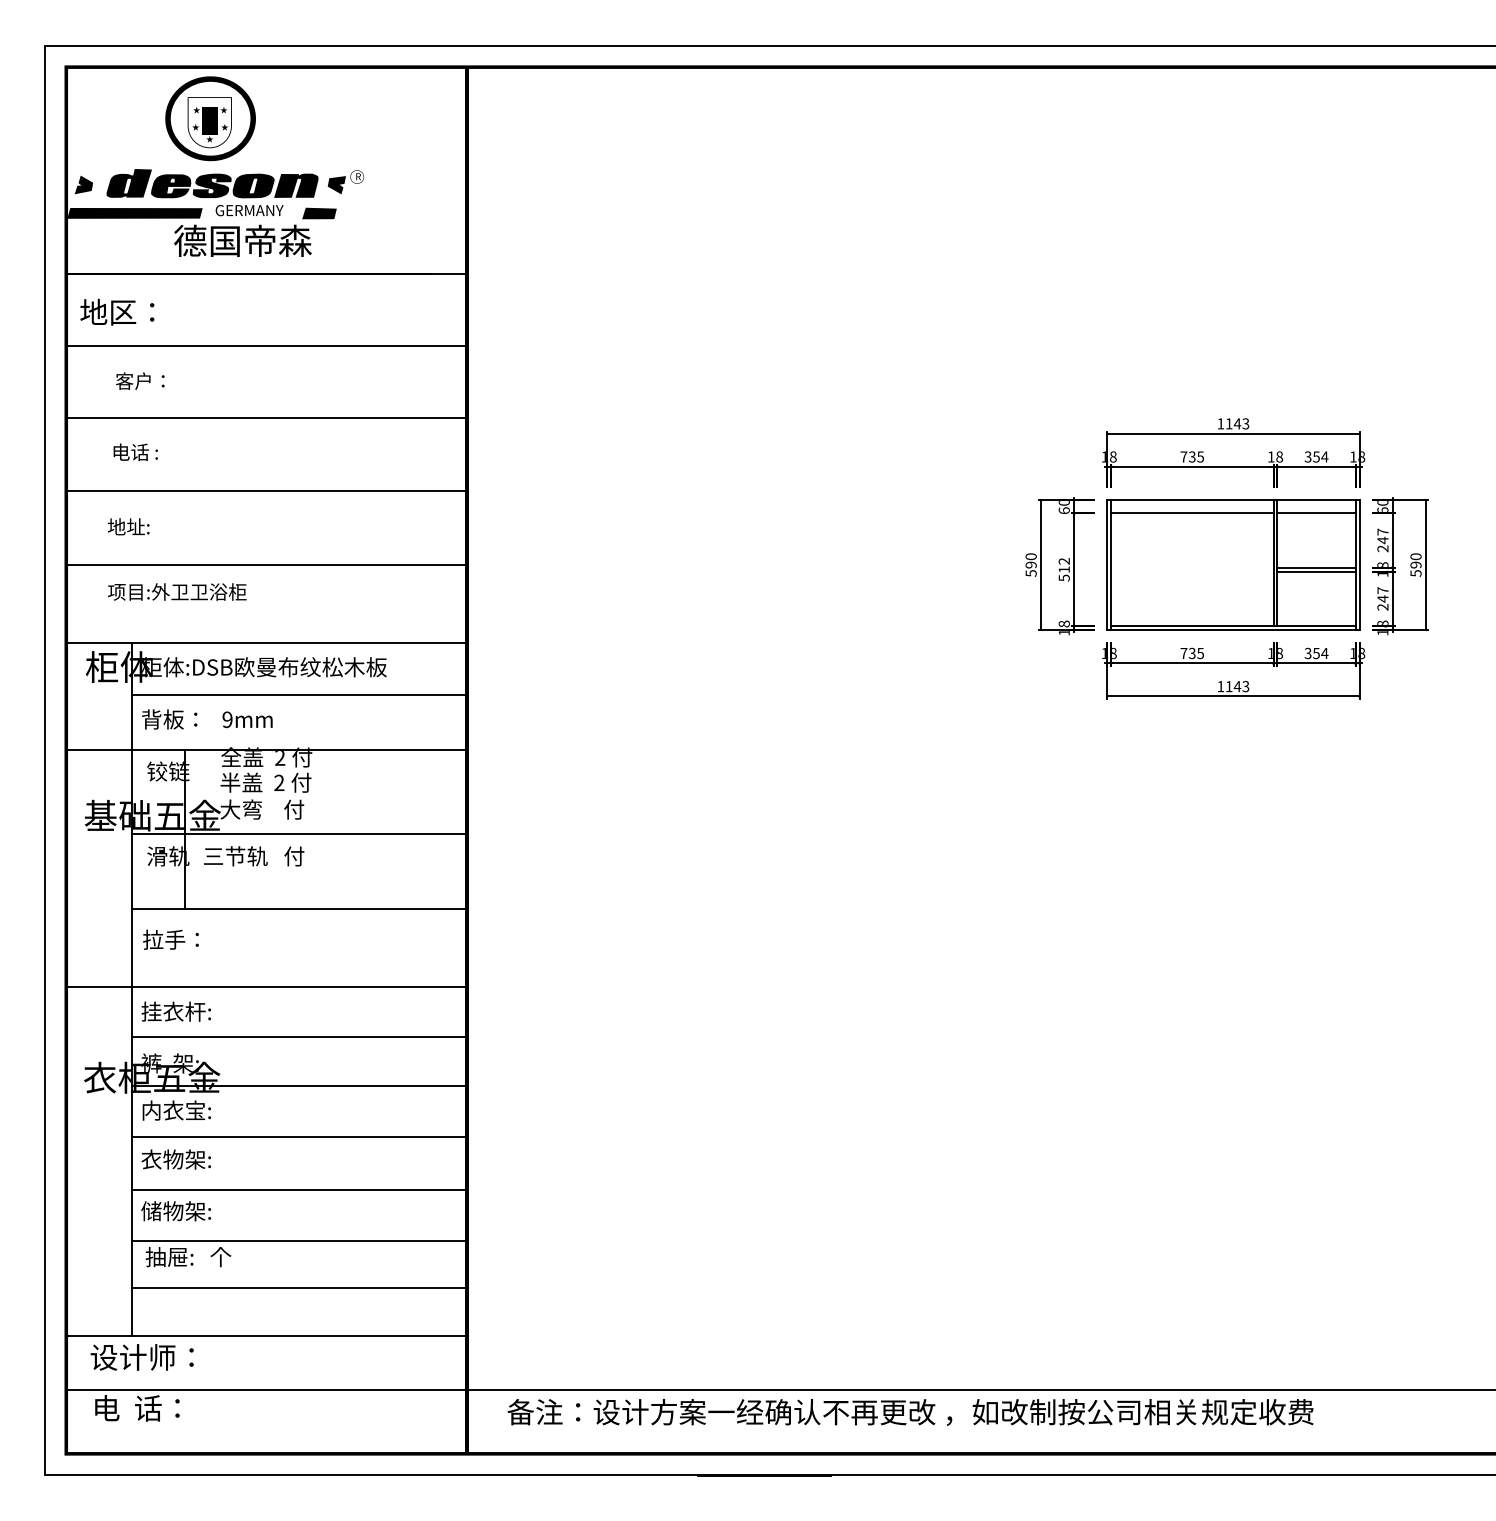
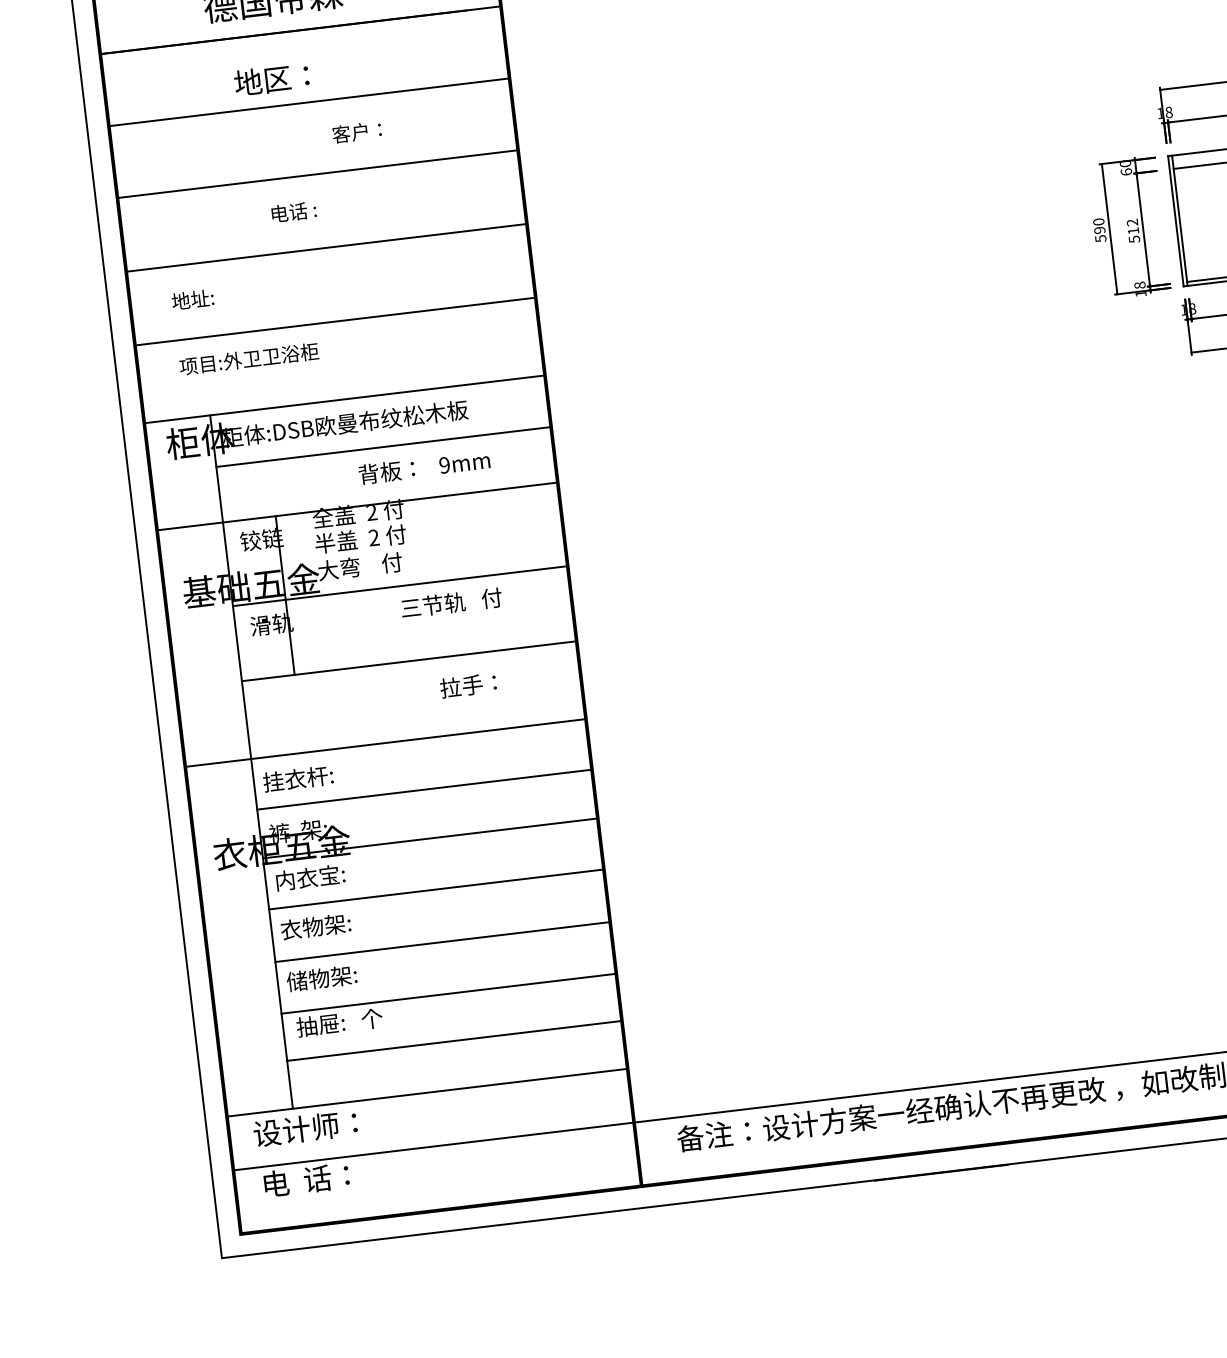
text: (117, 311) -> (271, 79), moved
text: (140, 380) -> (357, 131), moved
text: (135, 452) -> (293, 212), moved
text: (207, 719) -> (424, 467), moved
text: (254, 856) -> (451, 603), moved
text: (170, 939) -> (467, 685), moved

